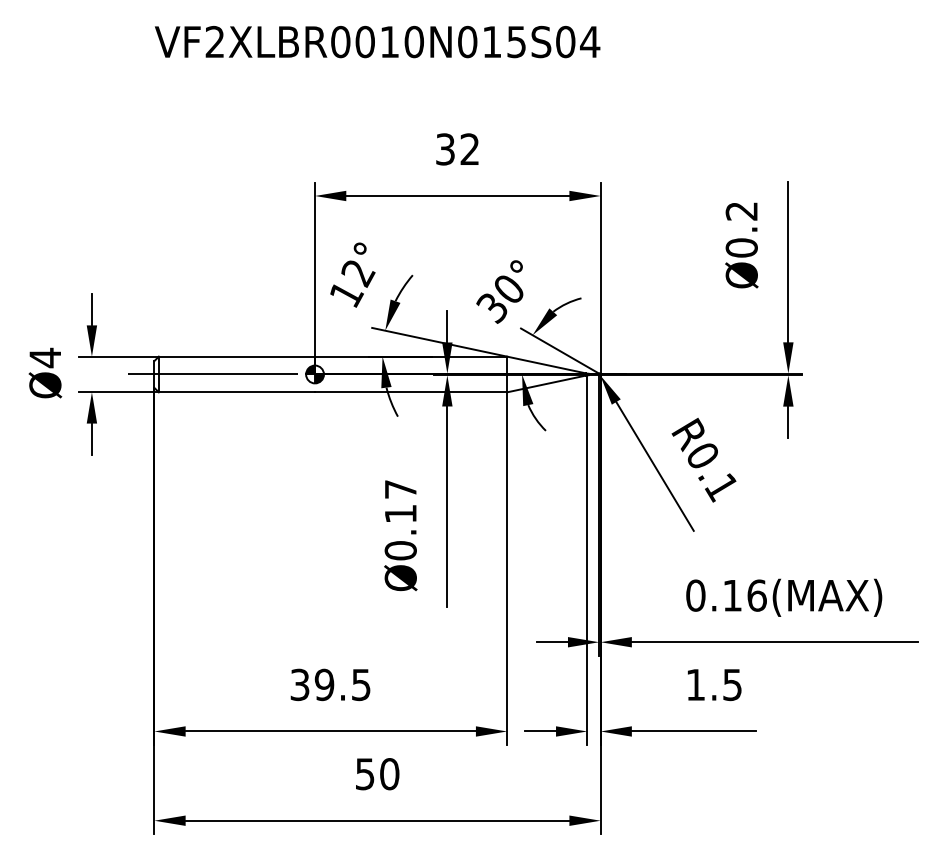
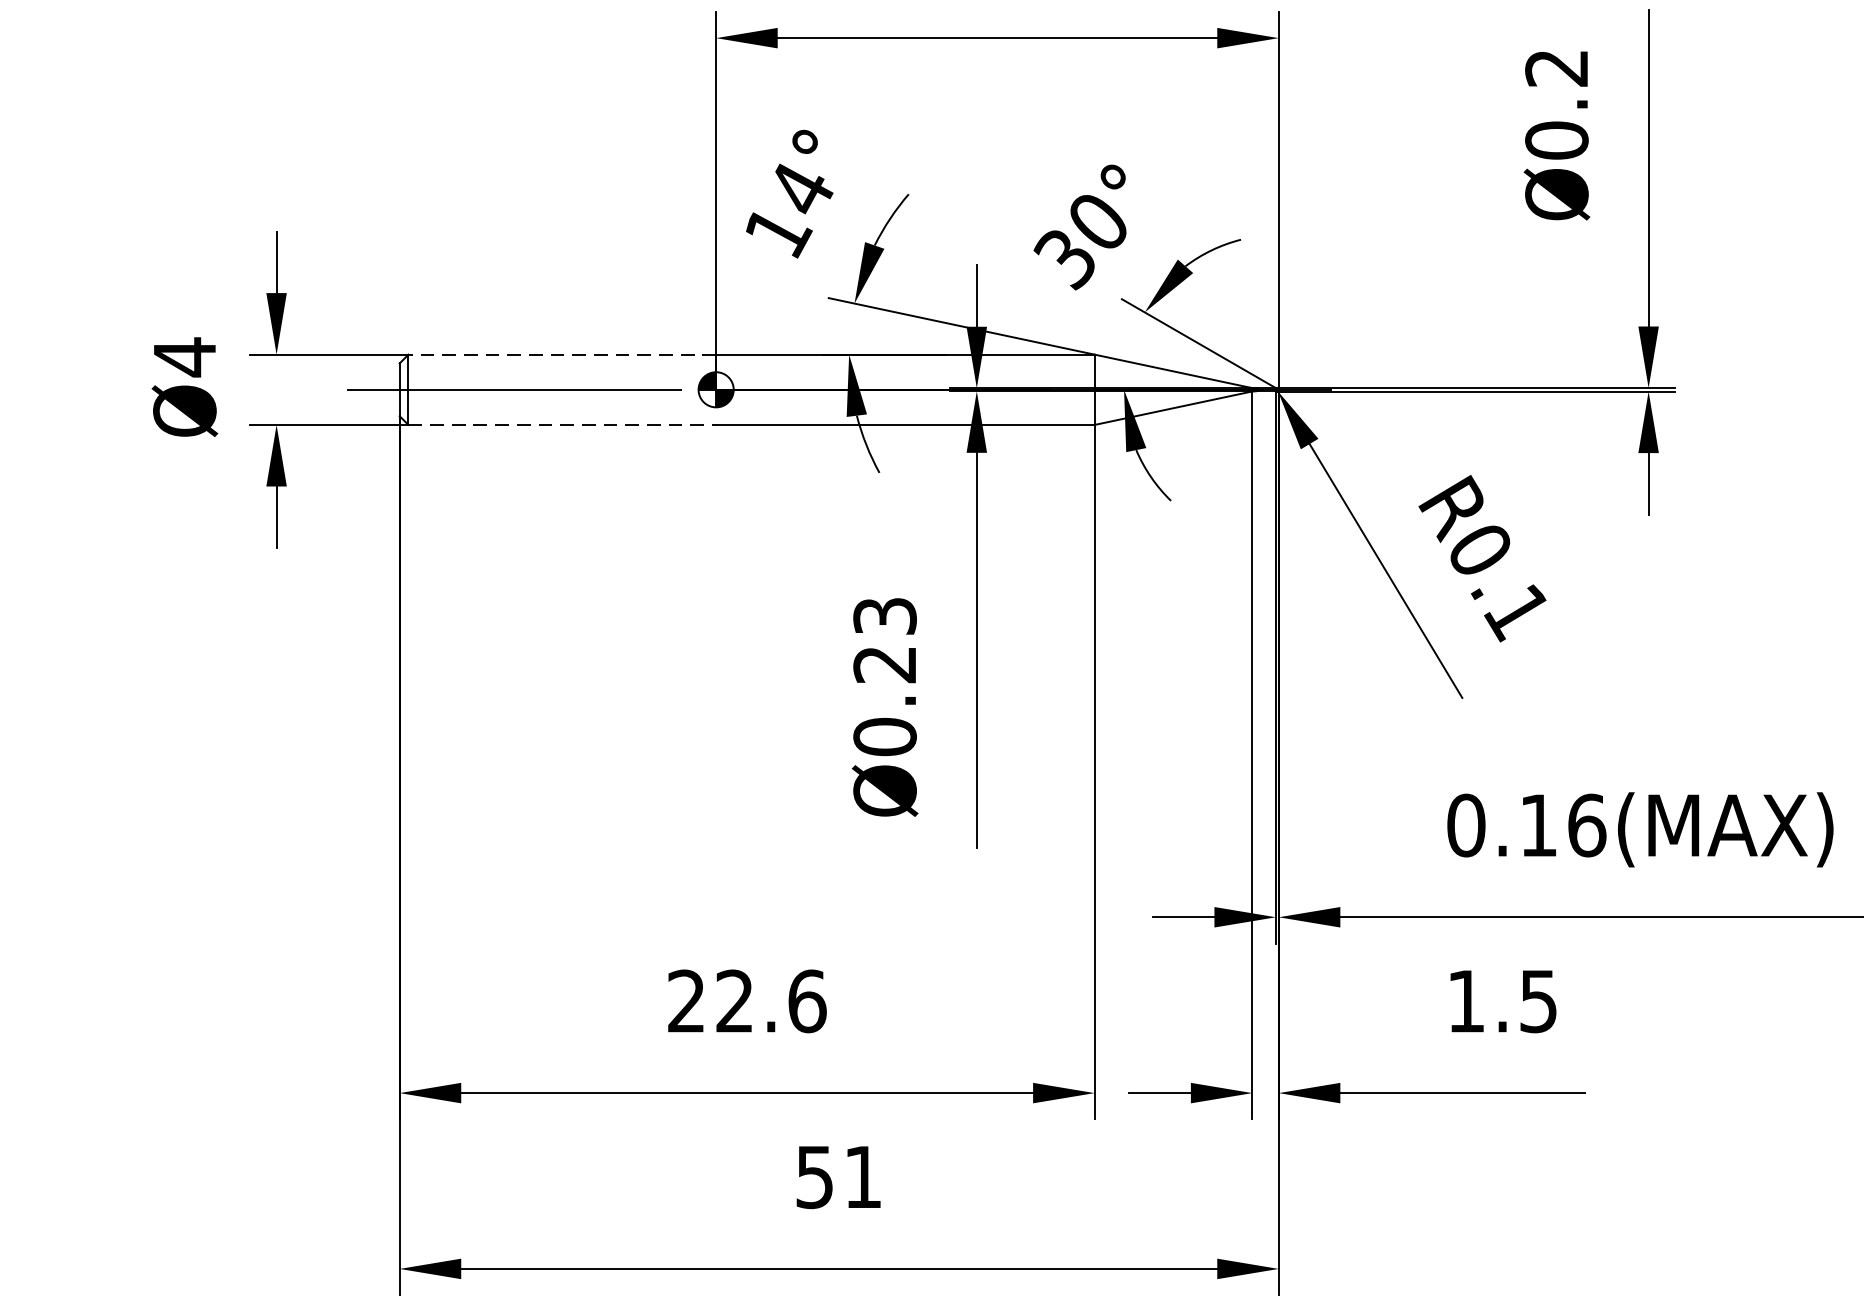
text: (358, 273) -> (801, 190), 12° -> 14°
line: (236, 356) -> (561, 354), solid -> dashed
line: (237, 392) -> (563, 425), solid -> dashed
text: (400, 501) -> (884, 640), Ø0.17 -> Ø0.23
text: (330, 684) -> (746, 1000), 39.5 -> 22.6
text: (389, 774) -> (862, 1177), 50 -> 51

